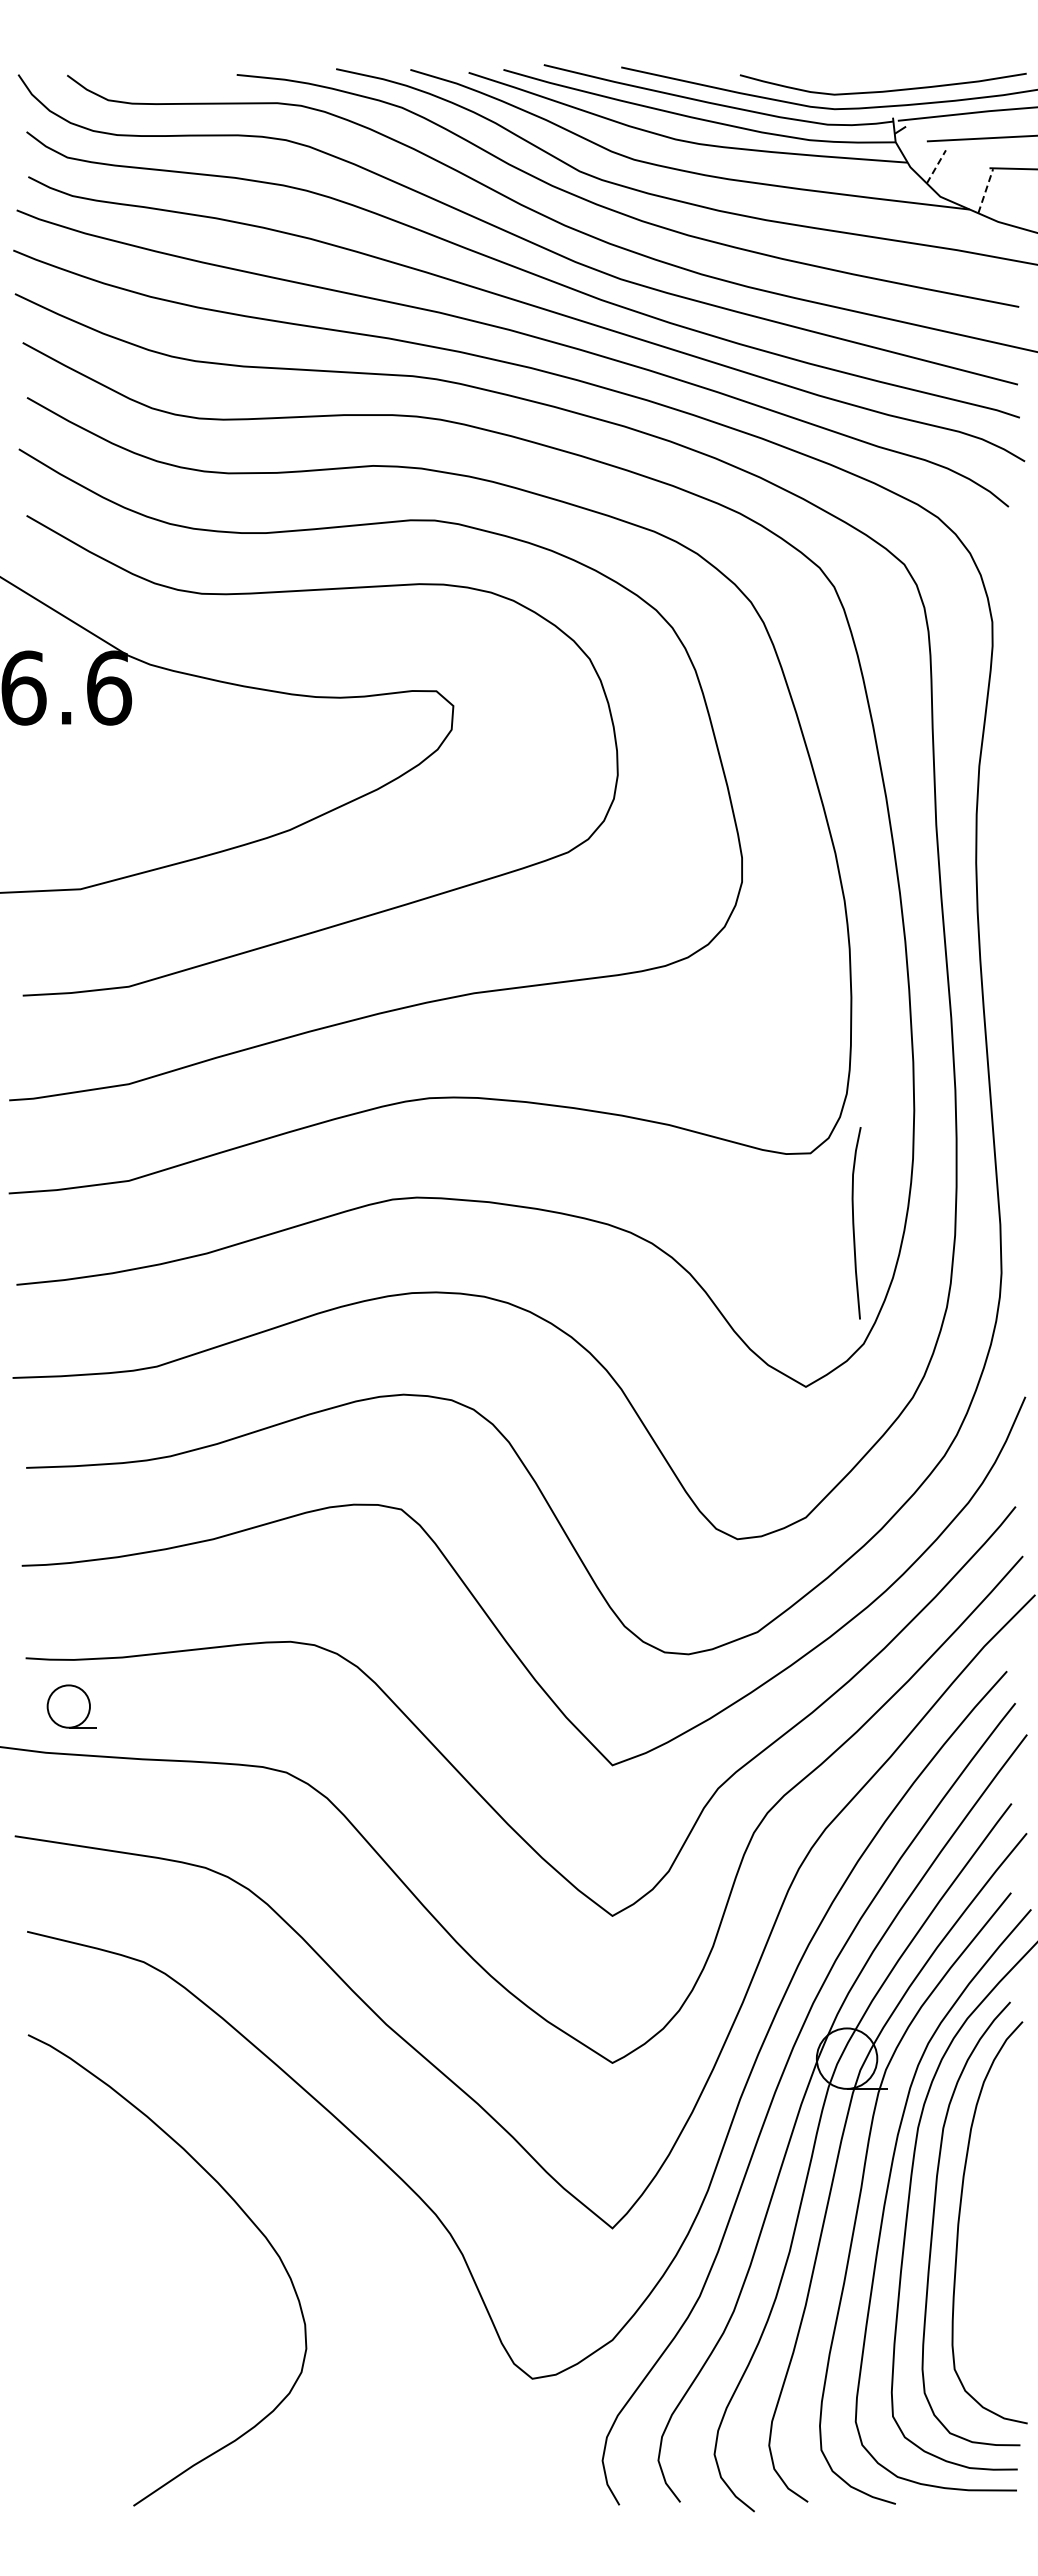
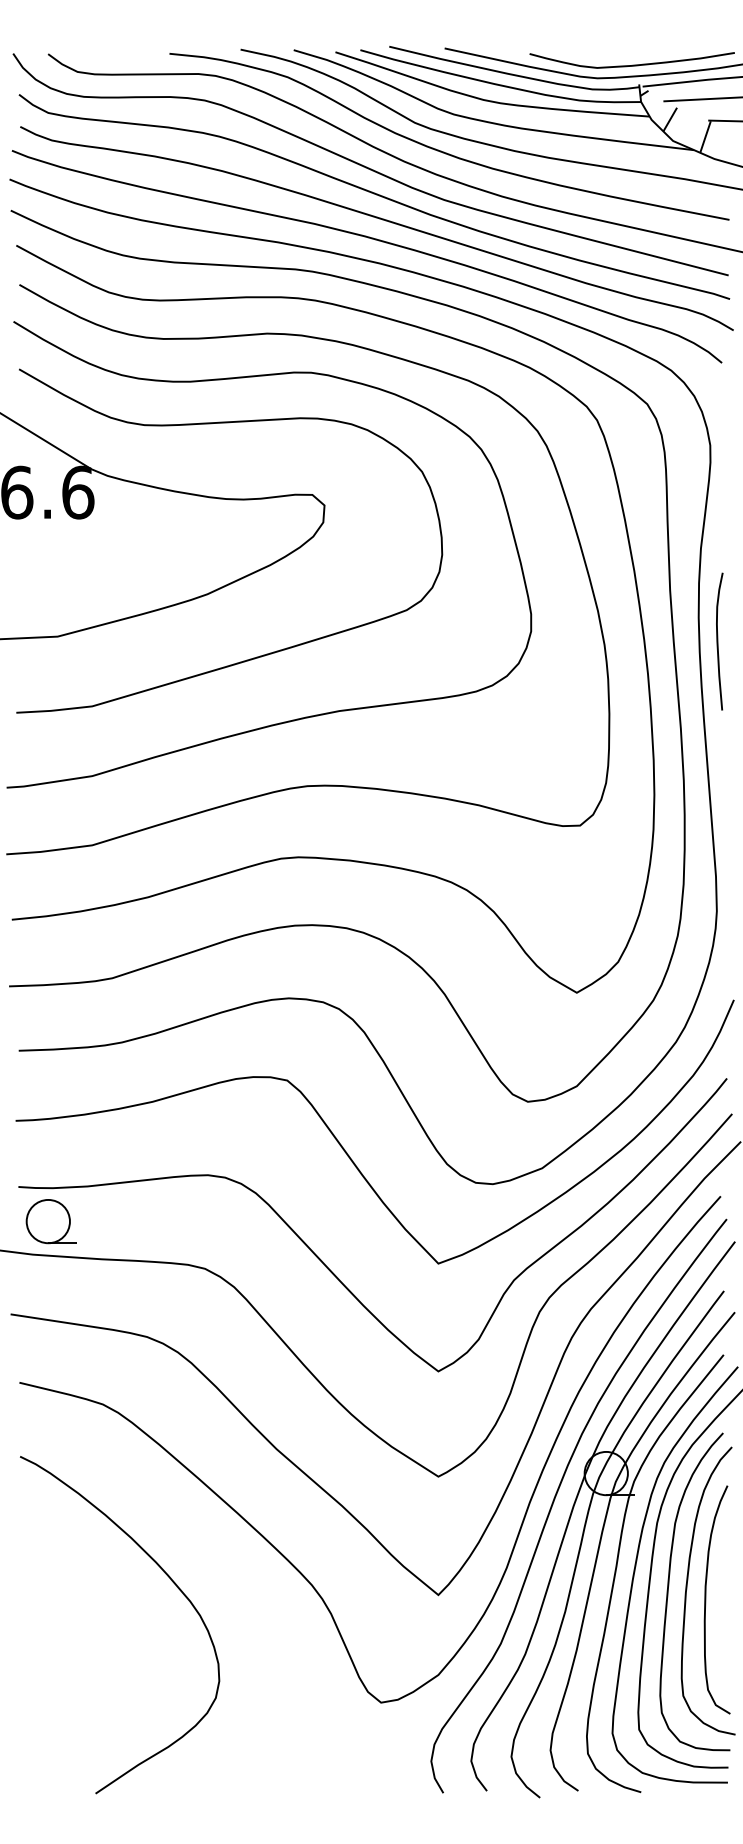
line: (936, 166) -> (670, 119), dashed -> solid
line: (985, 190) -> (705, 136), dashed -> solid
curve: (854, 1223) -> (718, 641), moved
part: (71, 1706) -> (51, 1221), size x1.43
curve: (986, 2235) -> (706, 1600), added

